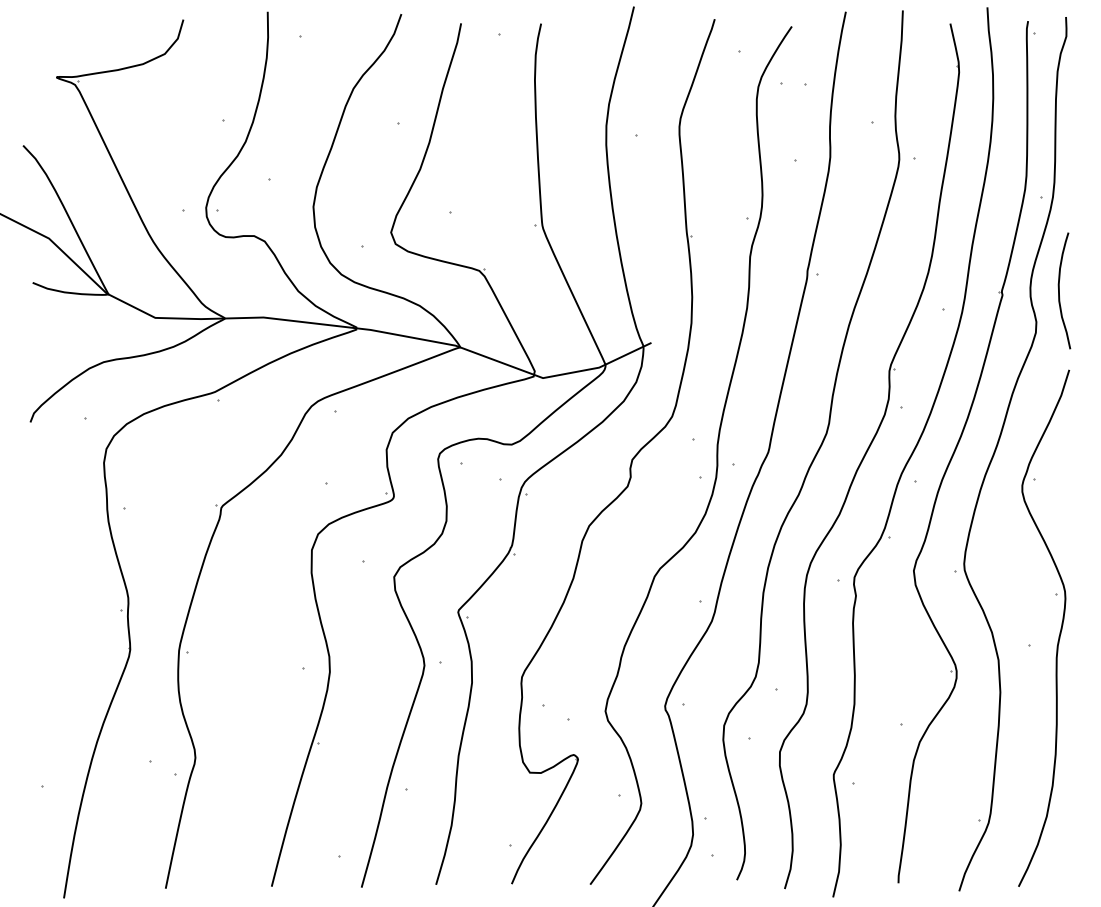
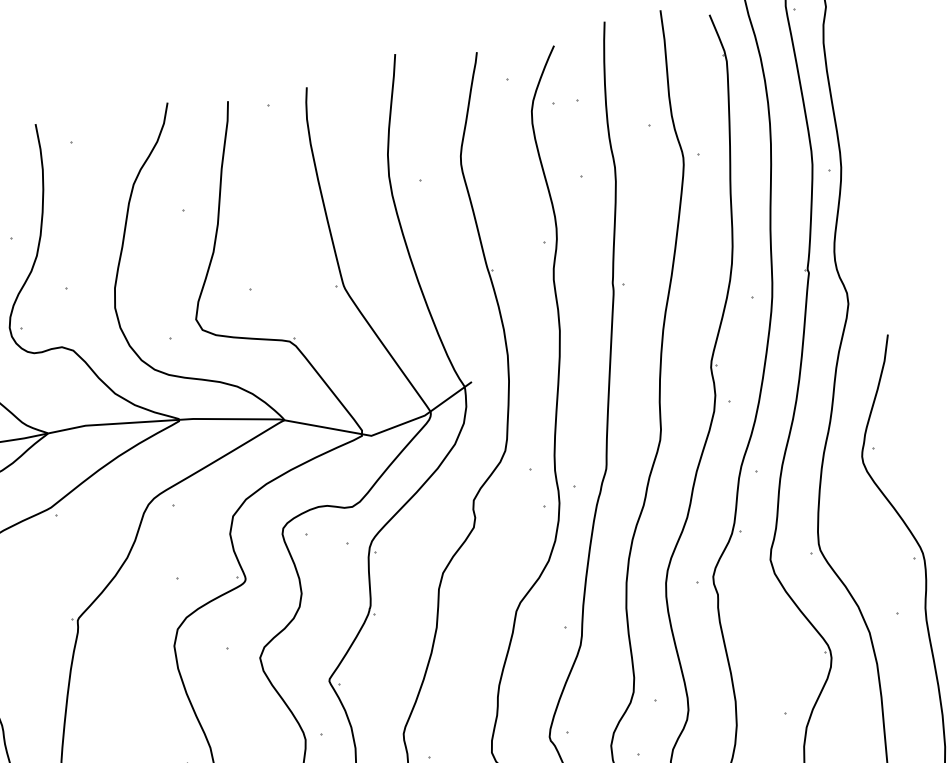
curve: (1059, 290) -> (864, 258), removed

